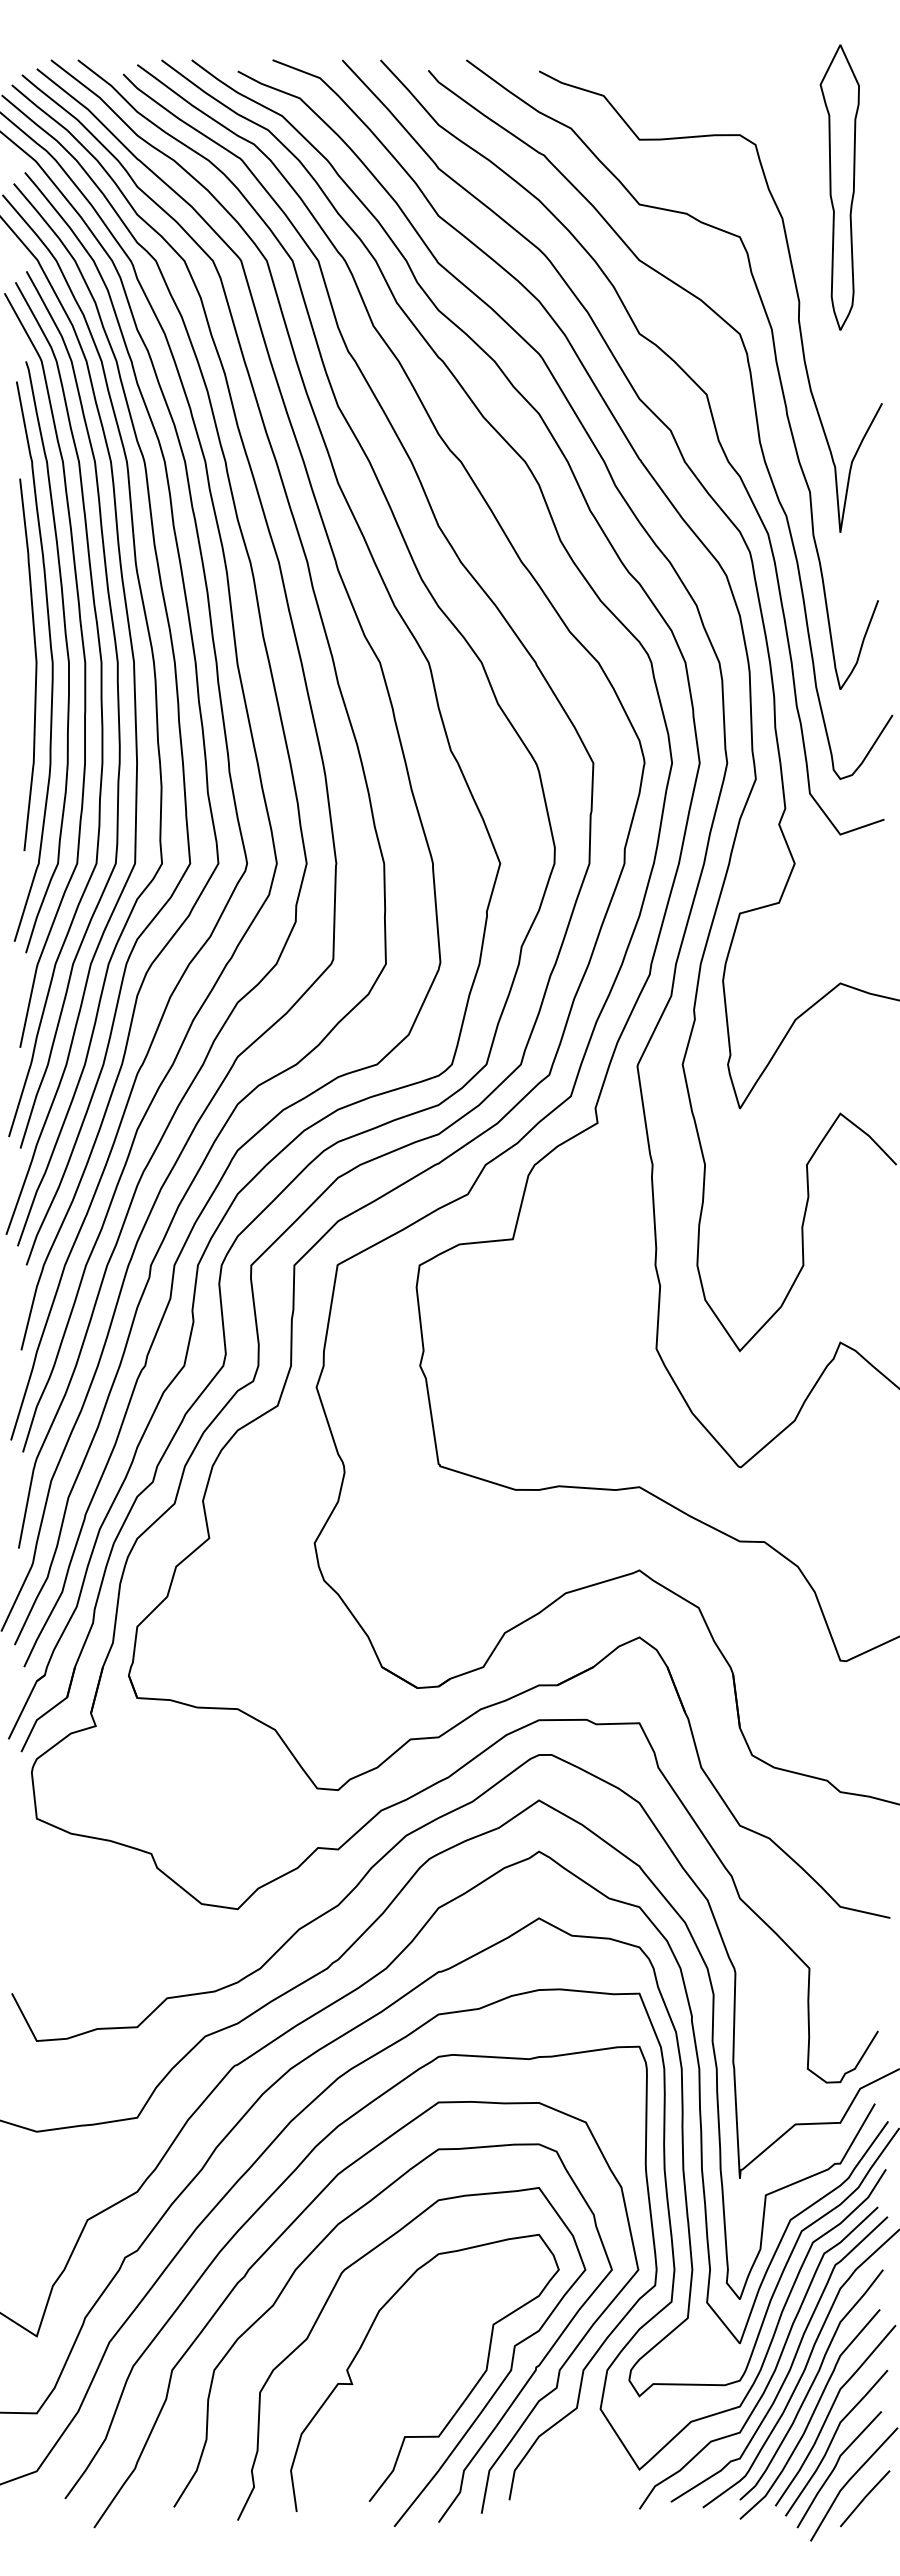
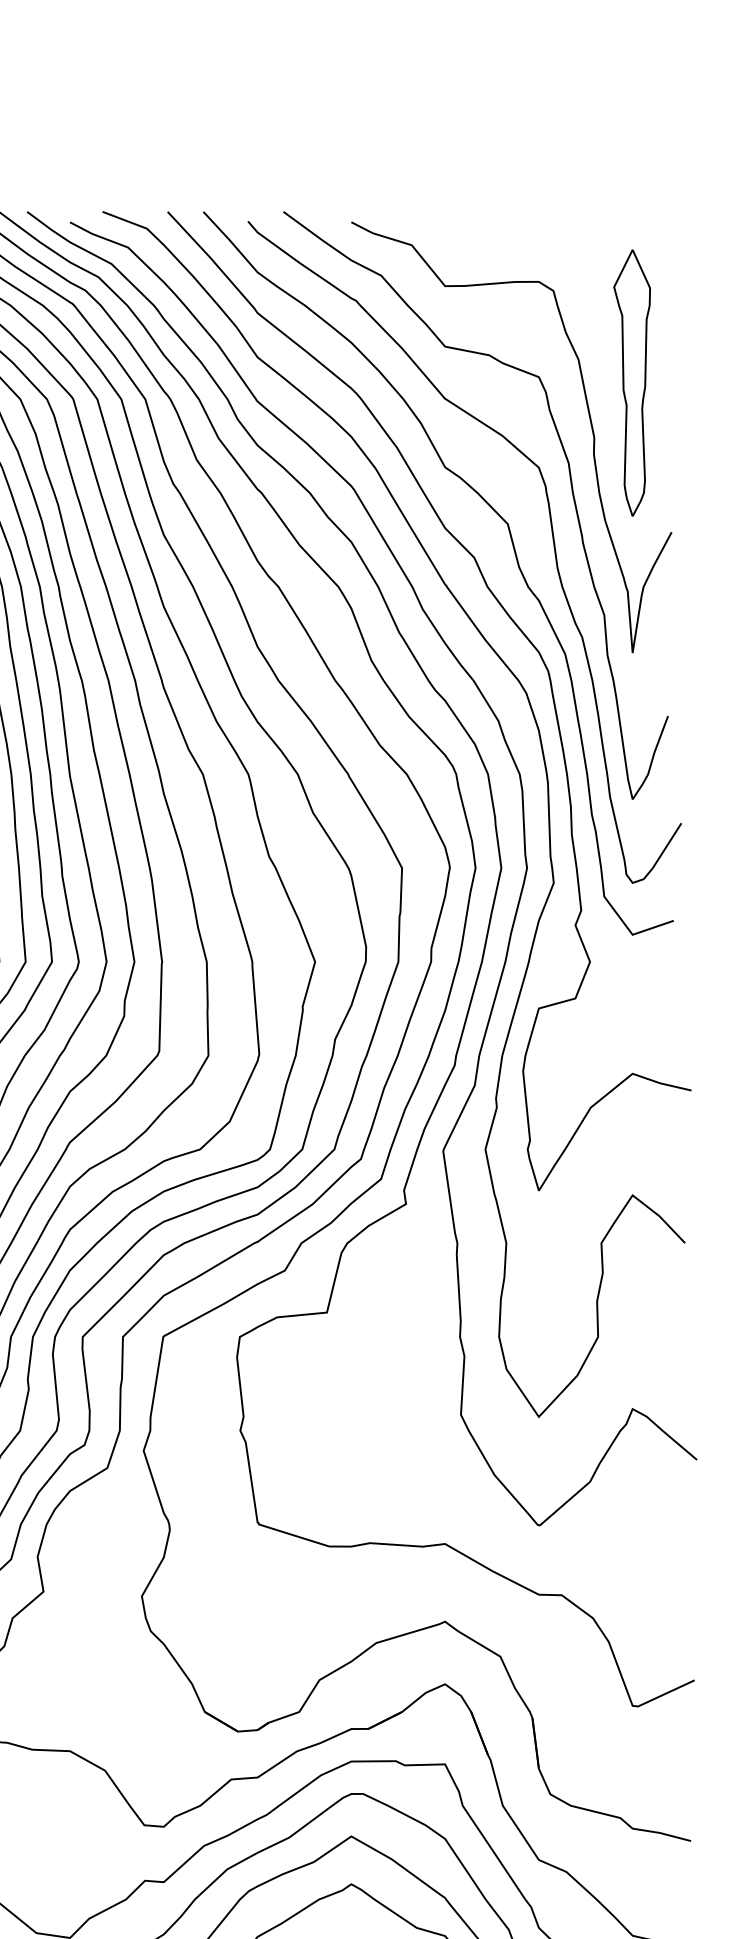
part: (839, 187) -> (631, 383), moved

